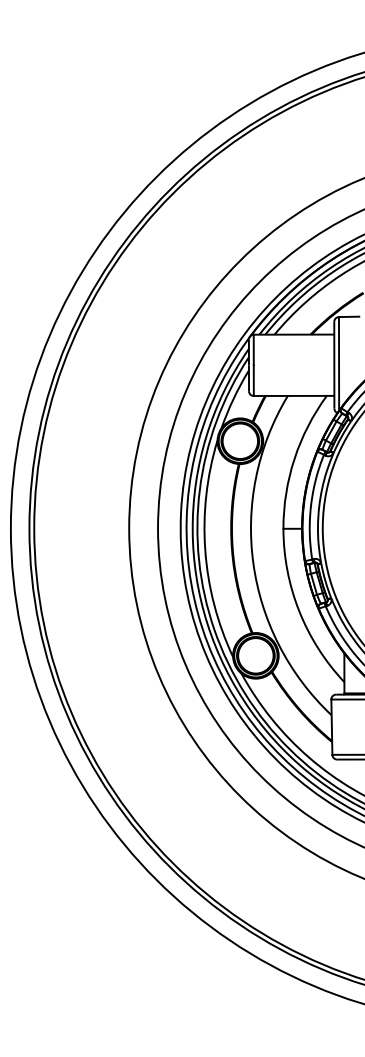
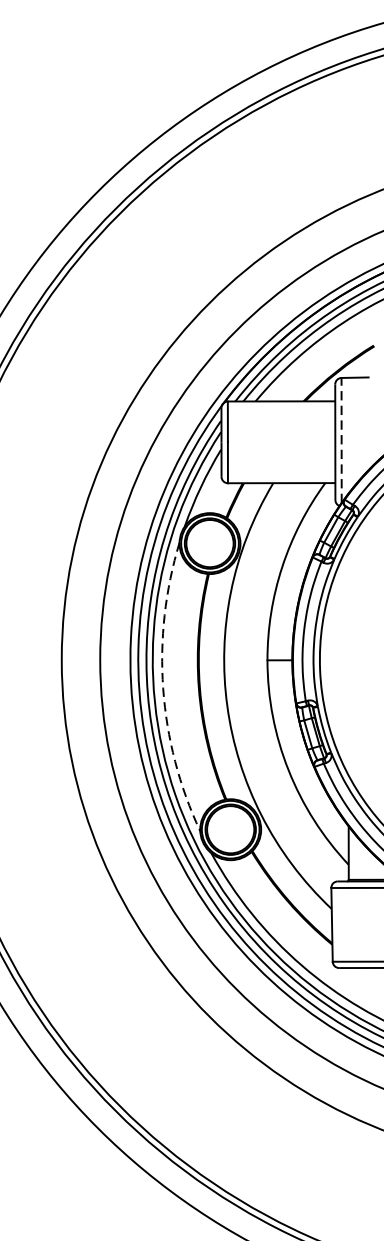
line: (339, 363) -> (342, 439), solid -> dashed
arc: (205, 550) -> (163, 689), solid -> dashed

